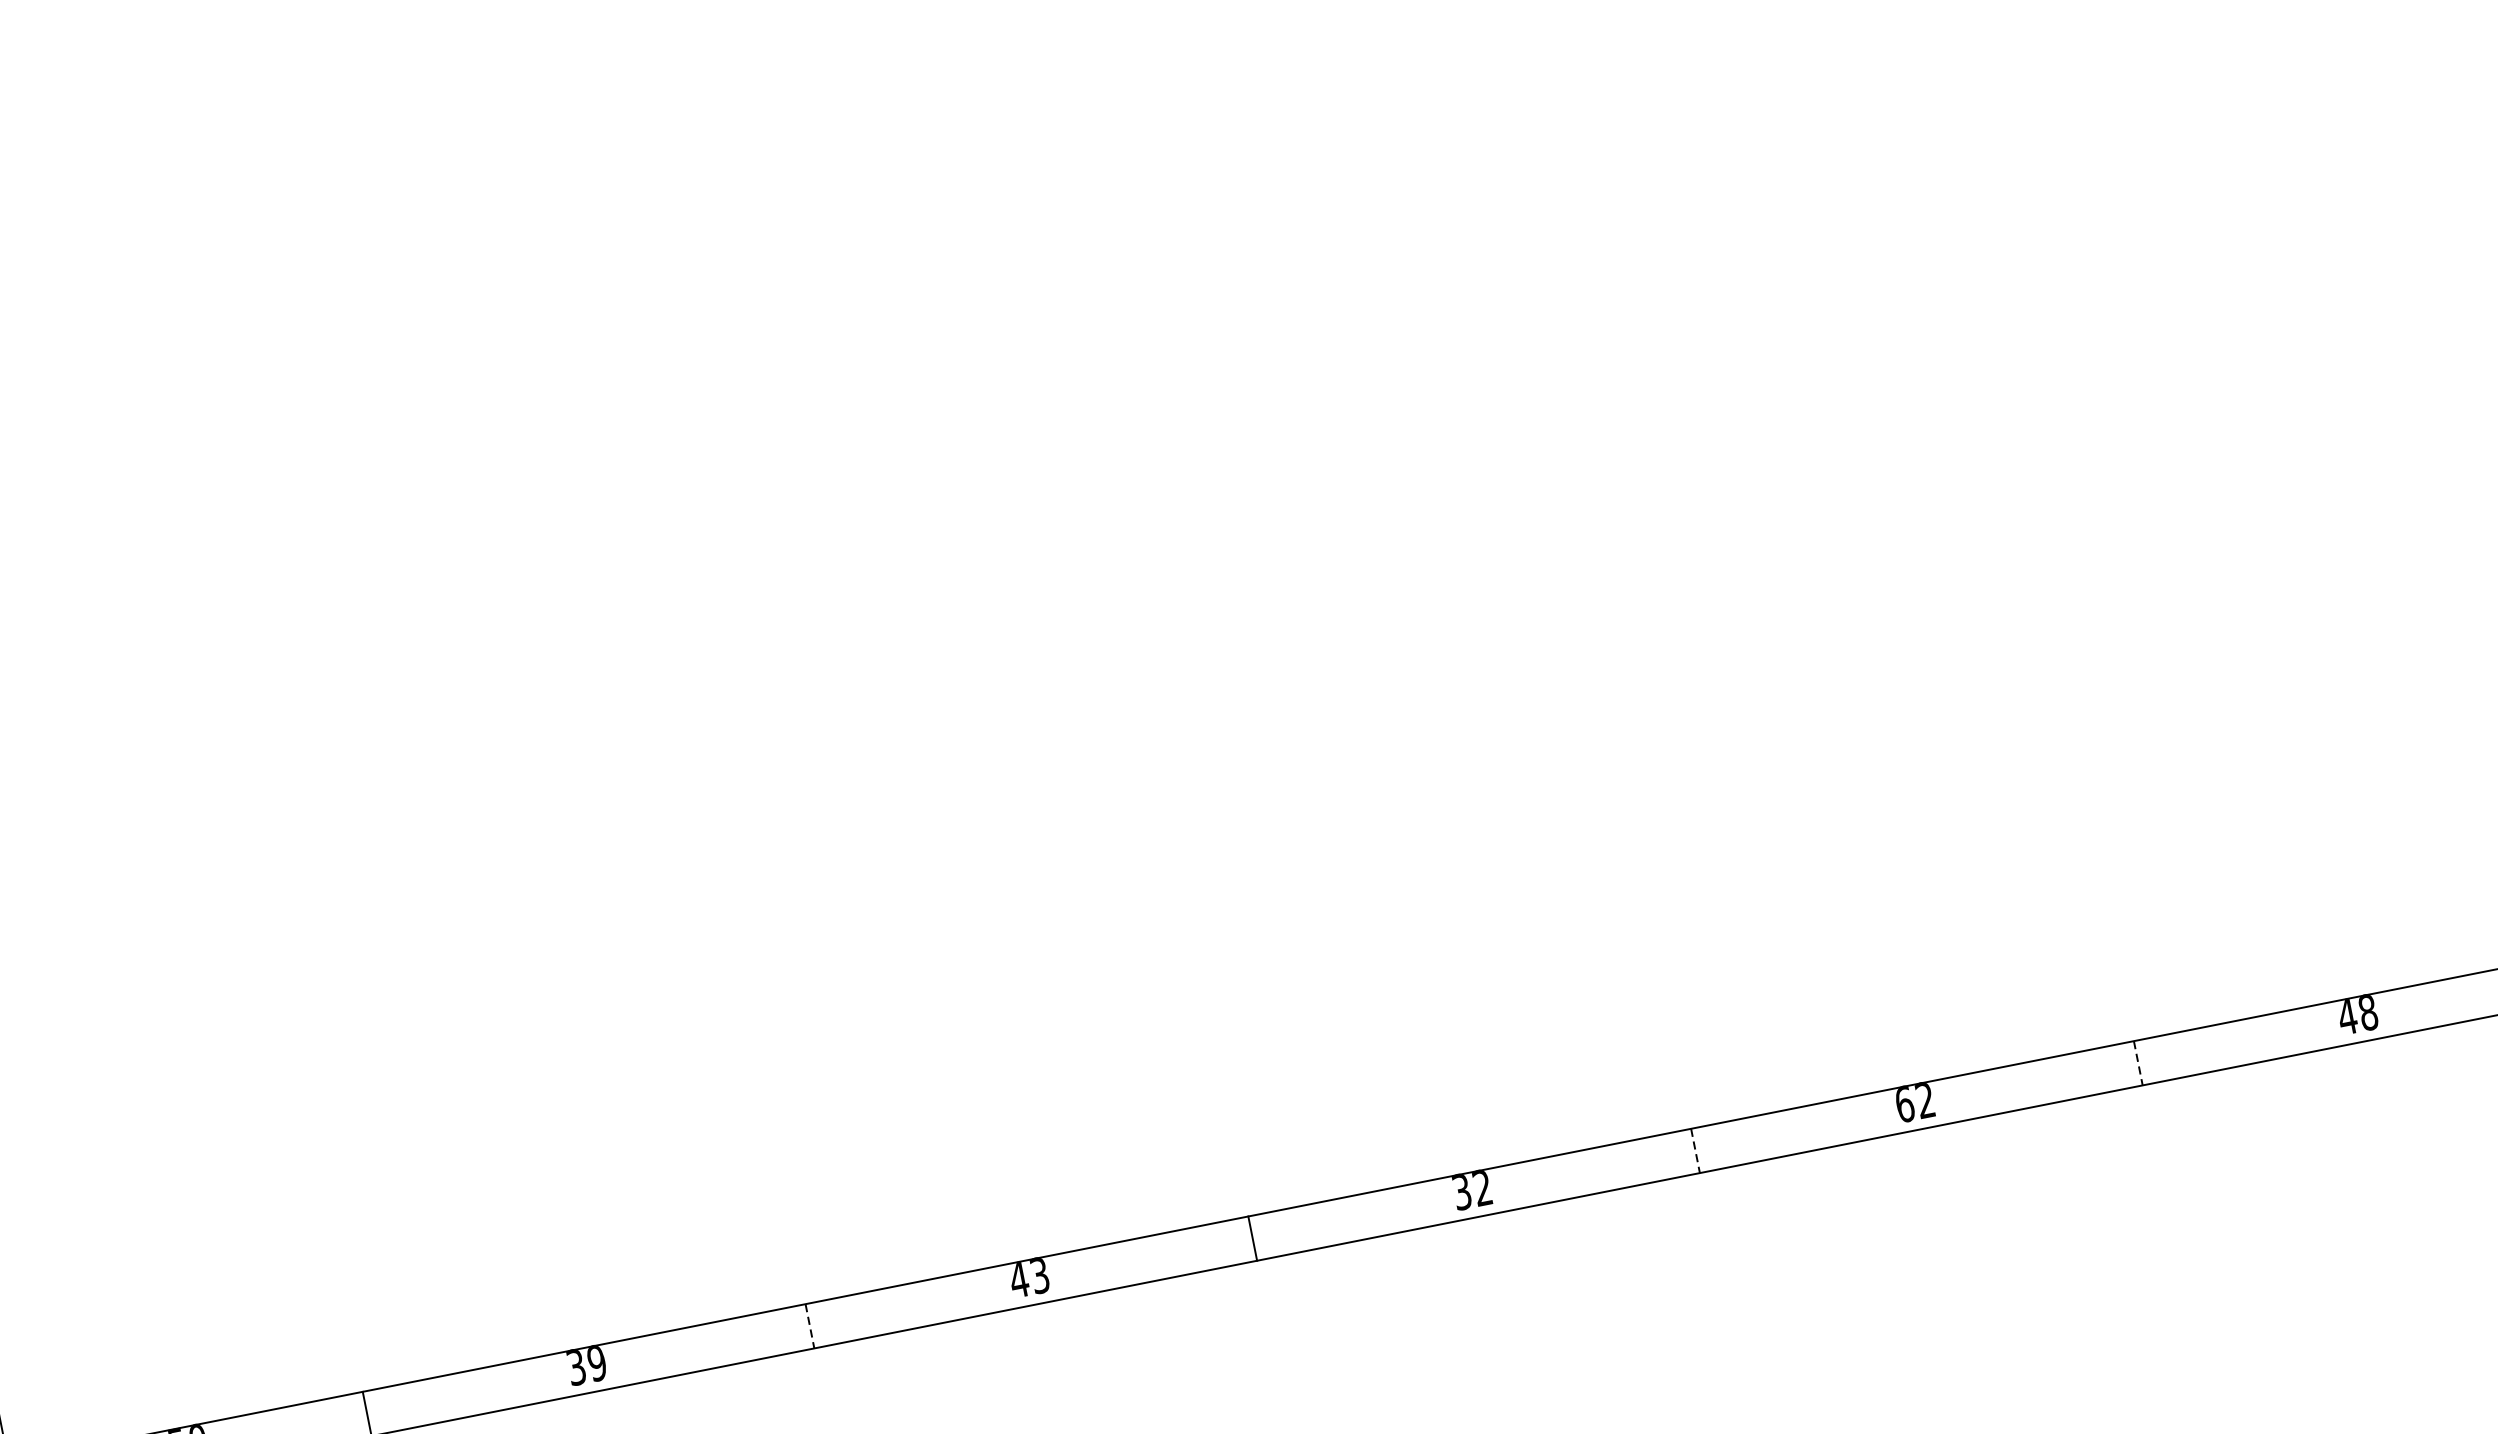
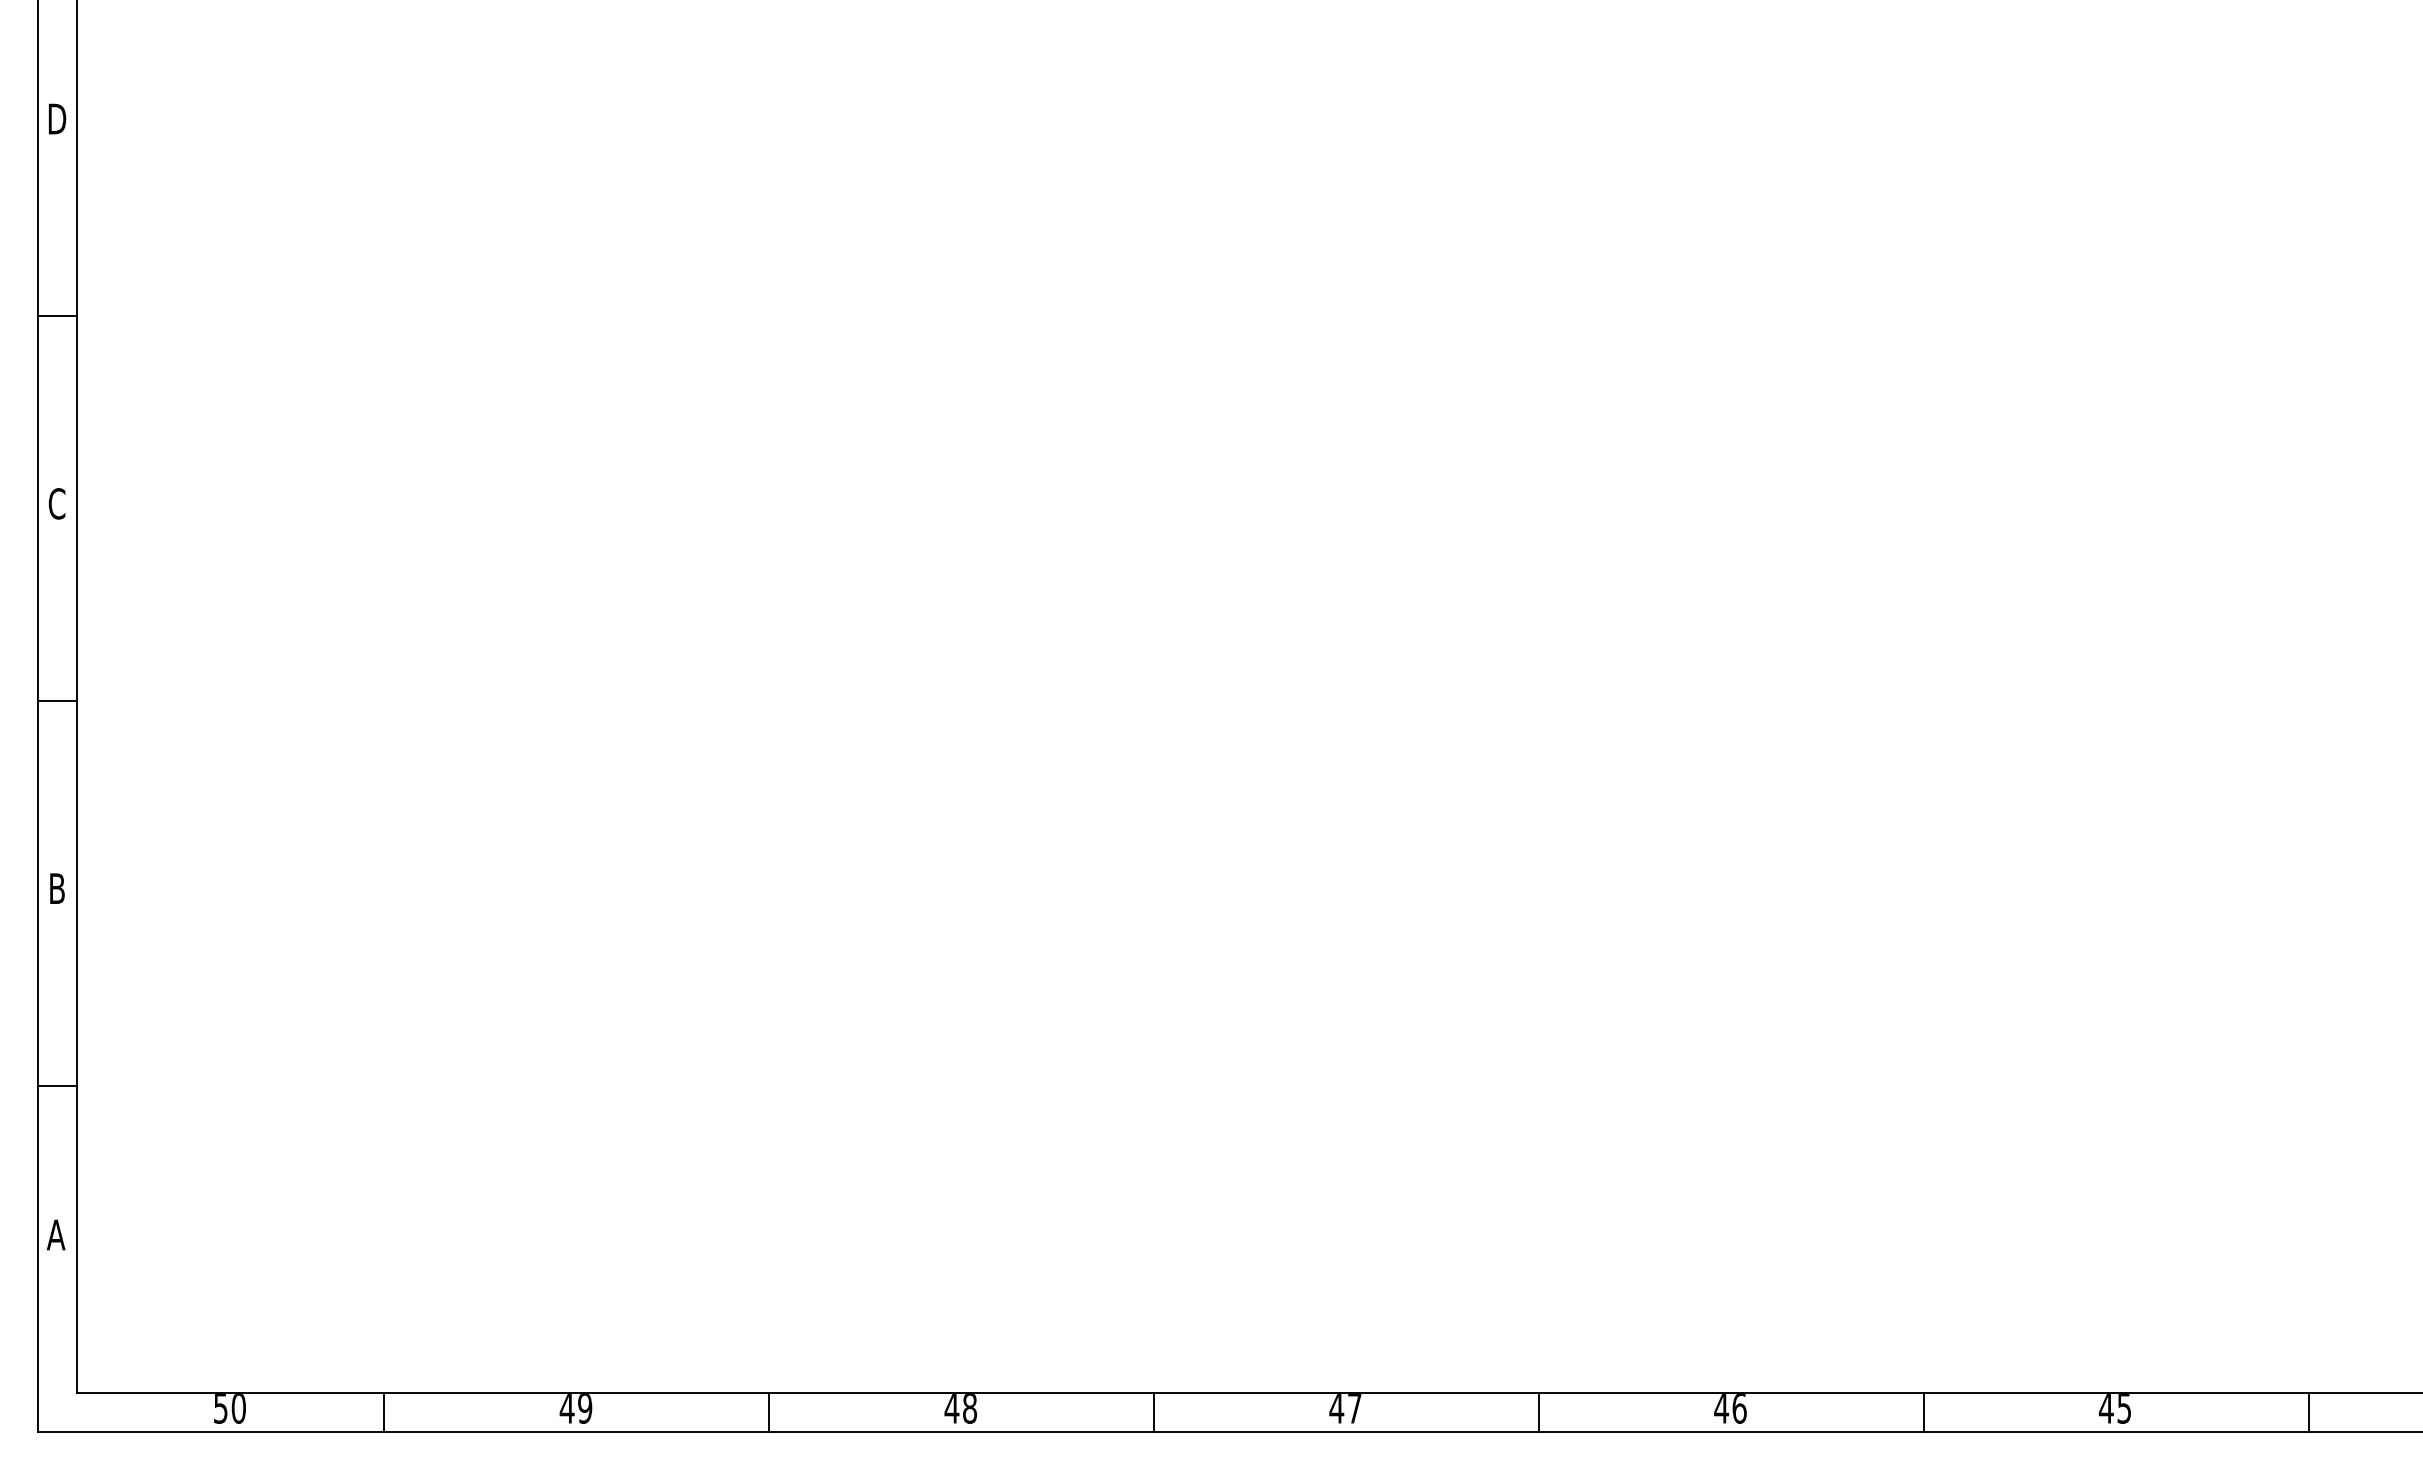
text: (2368, 1012) -> (2124, 1408), 48 -> 45
line: (2138, 1064) -> (1923, 1413), dashed -> solid
text: (1915, 1102) -> (1730, 1408), 62 -> 46
line: (1695, 1152) -> (1538, 1413), dashed -> solid
text: (1472, 1190) -> (1345, 1408), 32 -> 47
text: (1040, 1275) -> (970, 1408), 43 -> 48
line: (810, 1327) -> (769, 1413), dashed -> solid
text: (575, 1367) -> (566, 1408), 39 -> 49

